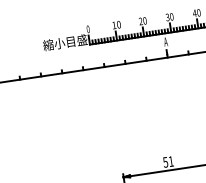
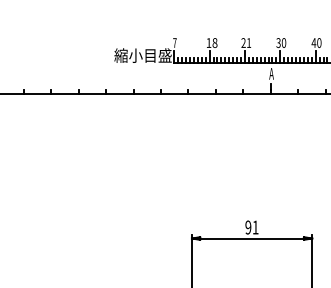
text: (144, 20) -> (248, 42), 20 -> 21
text: (118, 24) -> (214, 42), 10 -> 18
text: (87, 29) -> (174, 42), 0 -> 7
text: (165, 162) -> (248, 227), 51 -> 91

